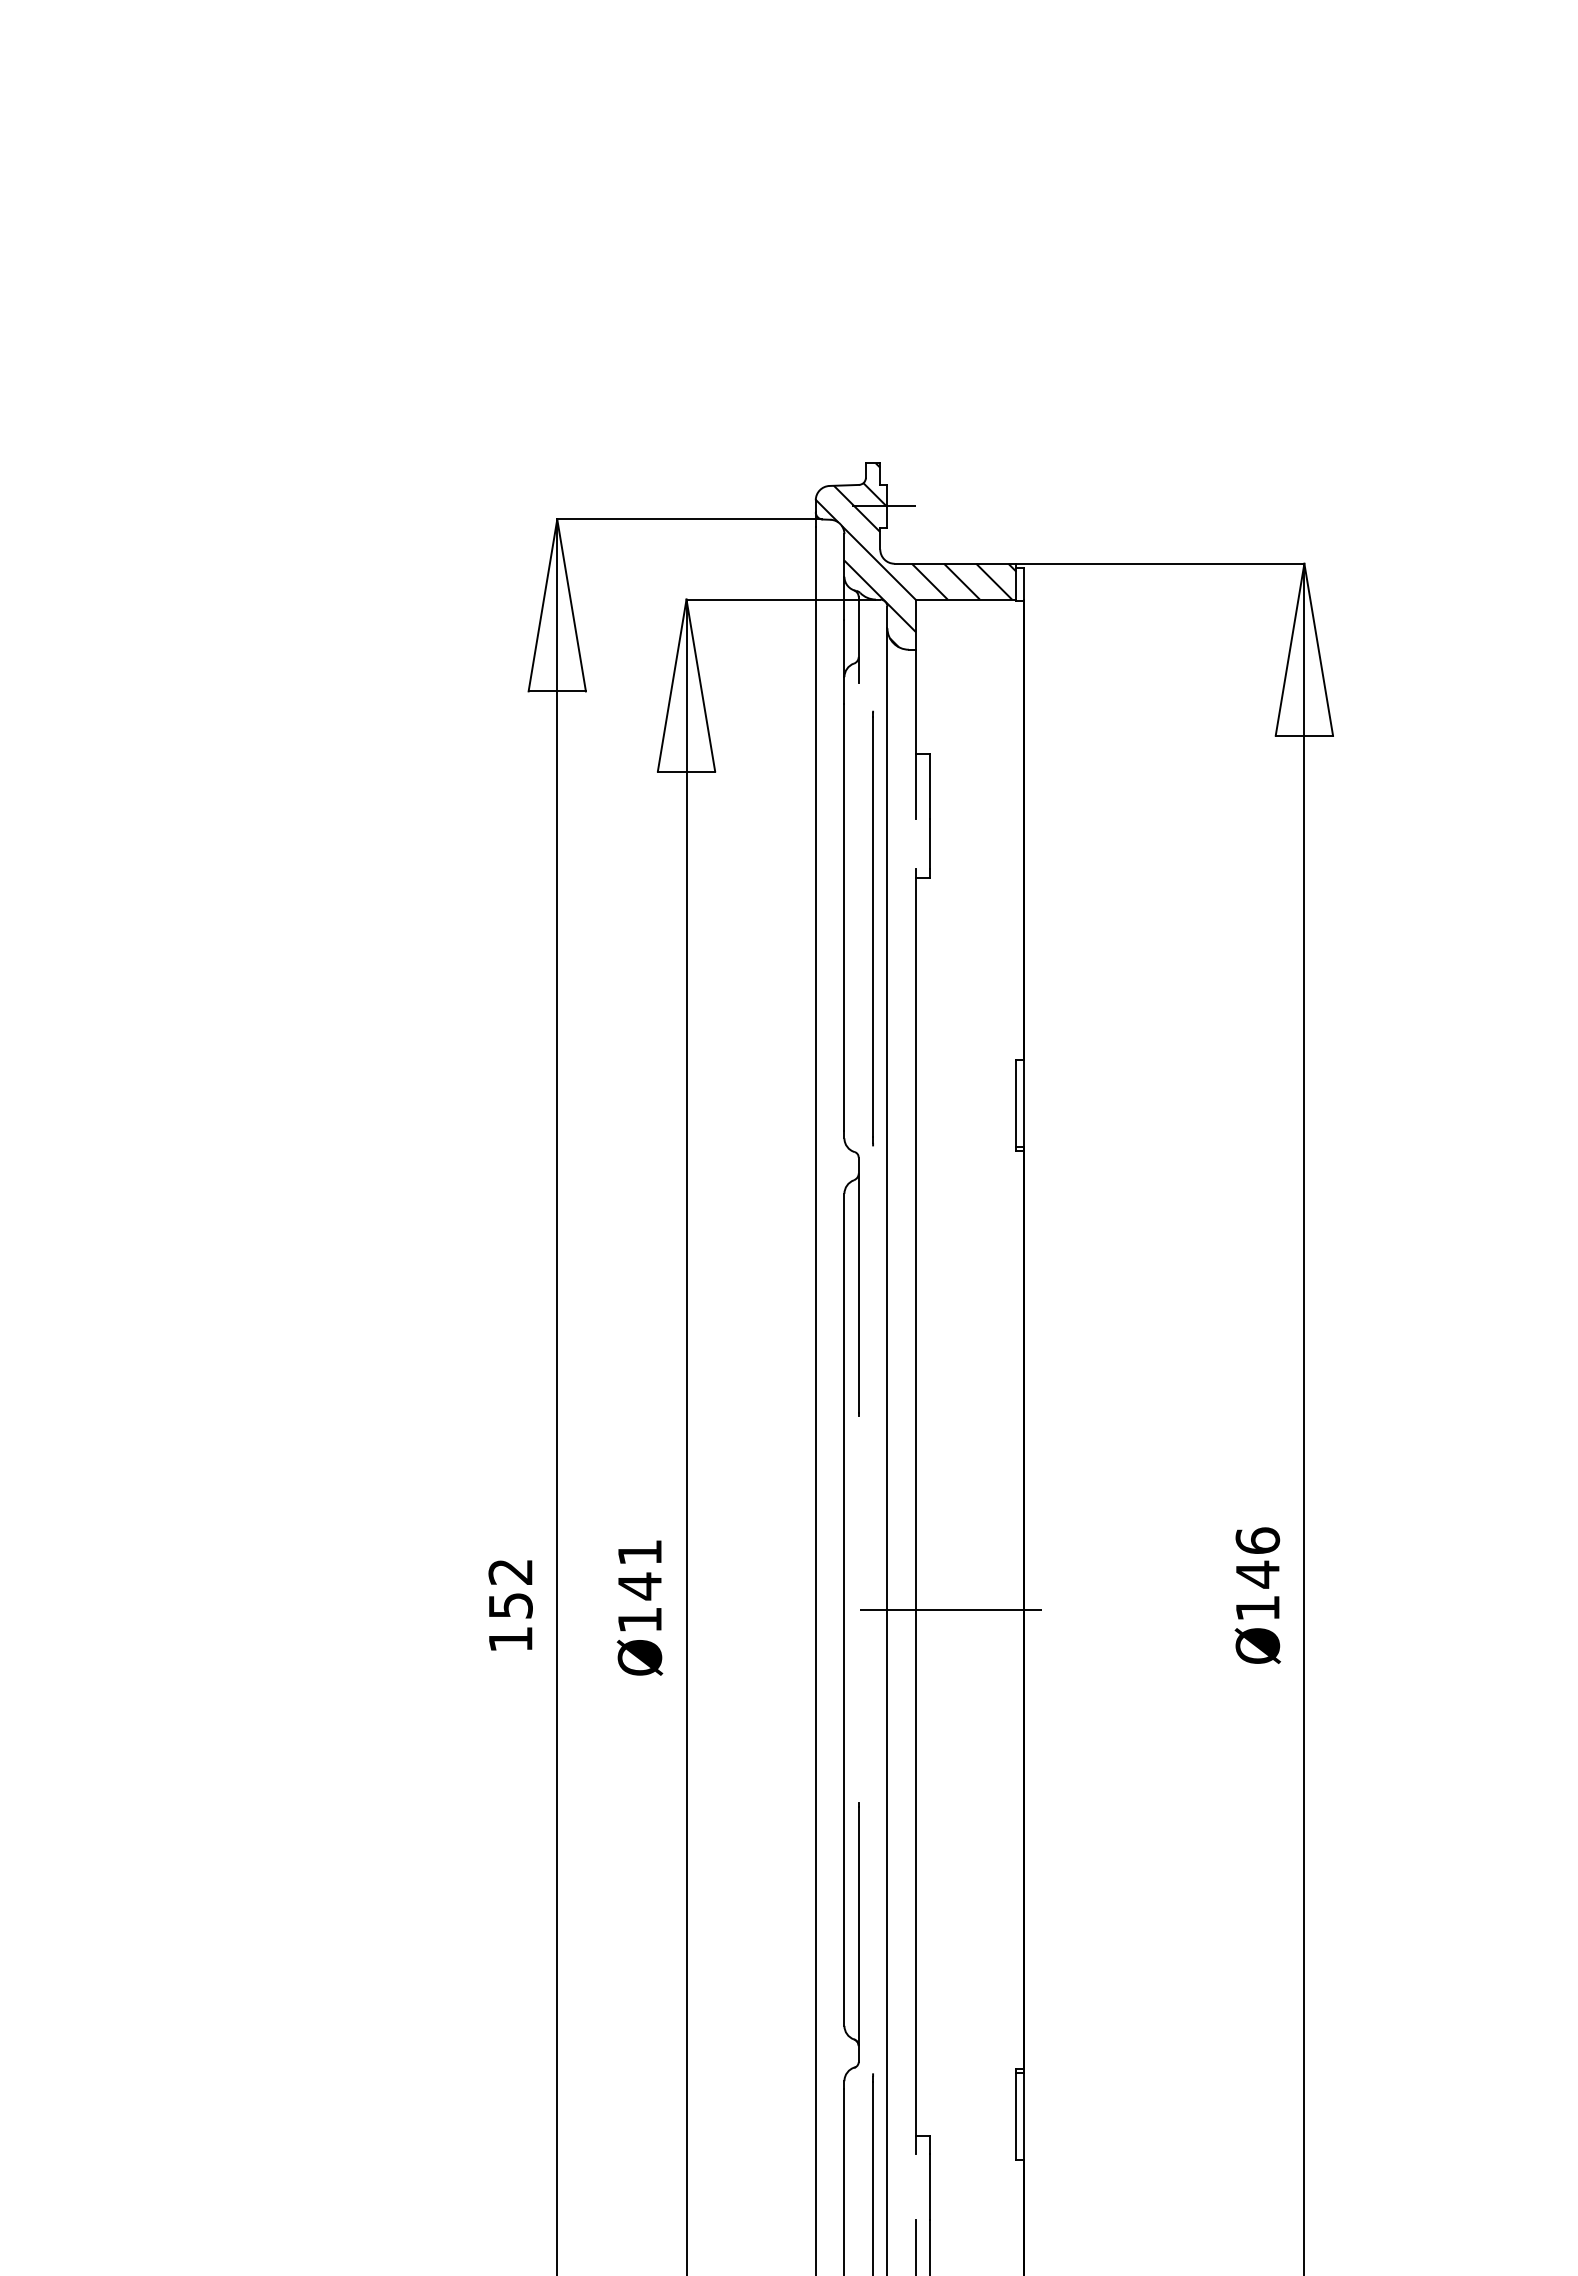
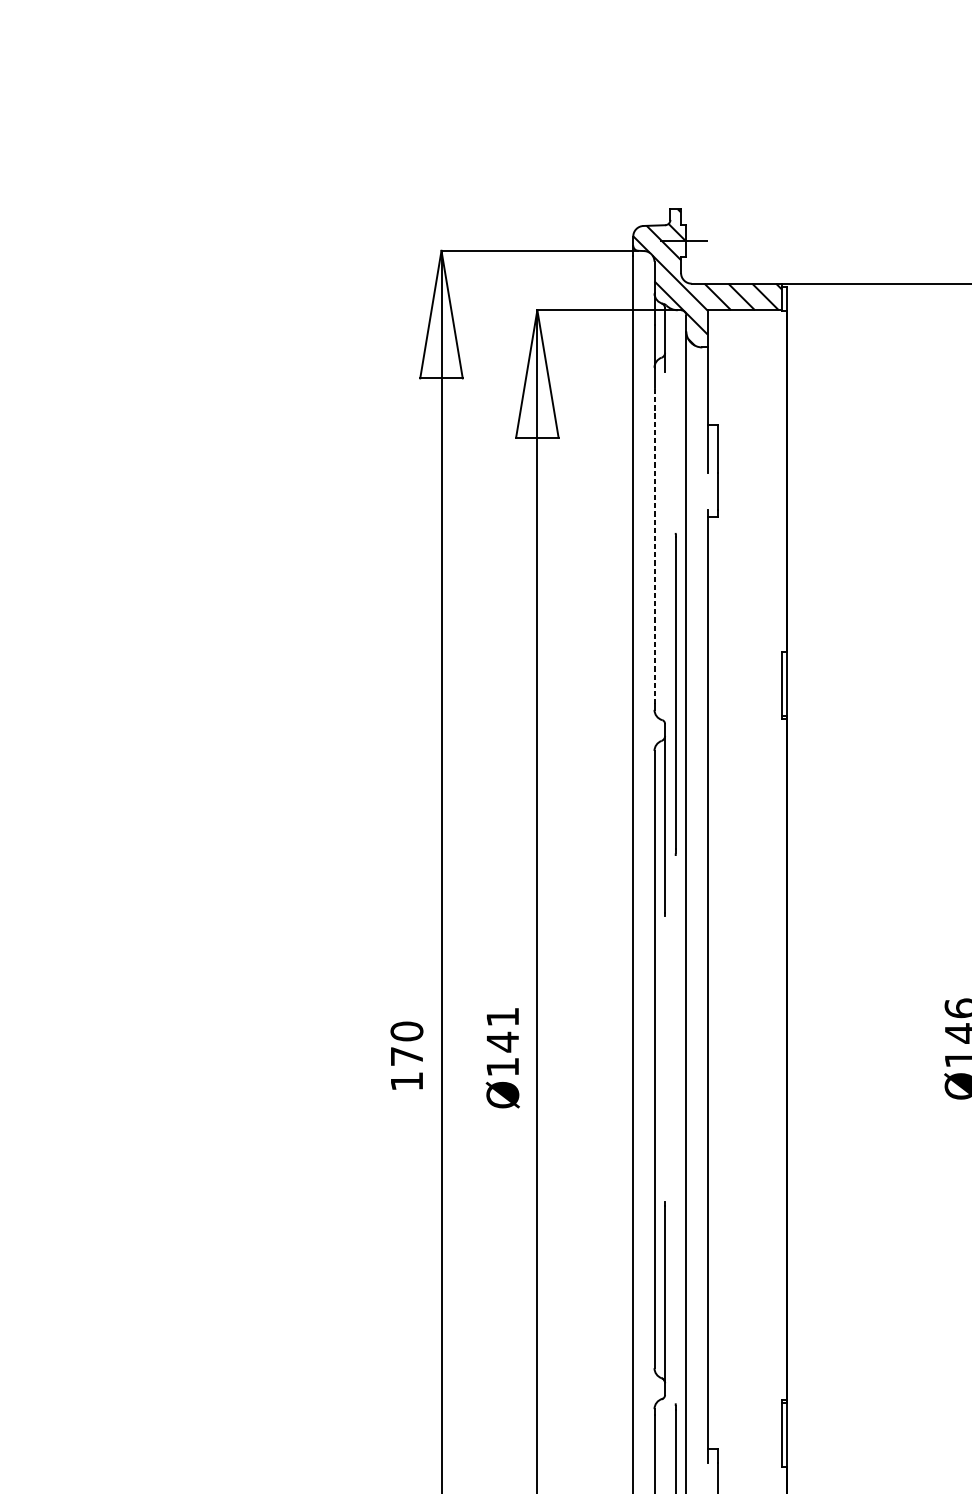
line: (844, 916) -> (654, 545), solid -> dashed
line: (872, 928) -> (675, 694), moved
text: (510, 1588) -> (406, 1043), 152 -> 170
line: (956, 1609) -> (737, 1059), removed

